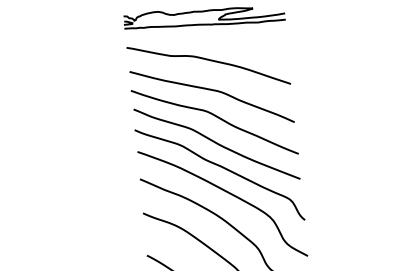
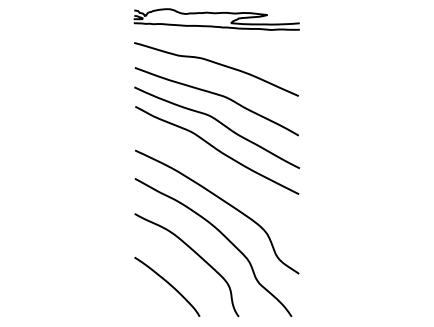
curve: (223, 169) -> (221, 176), removed

